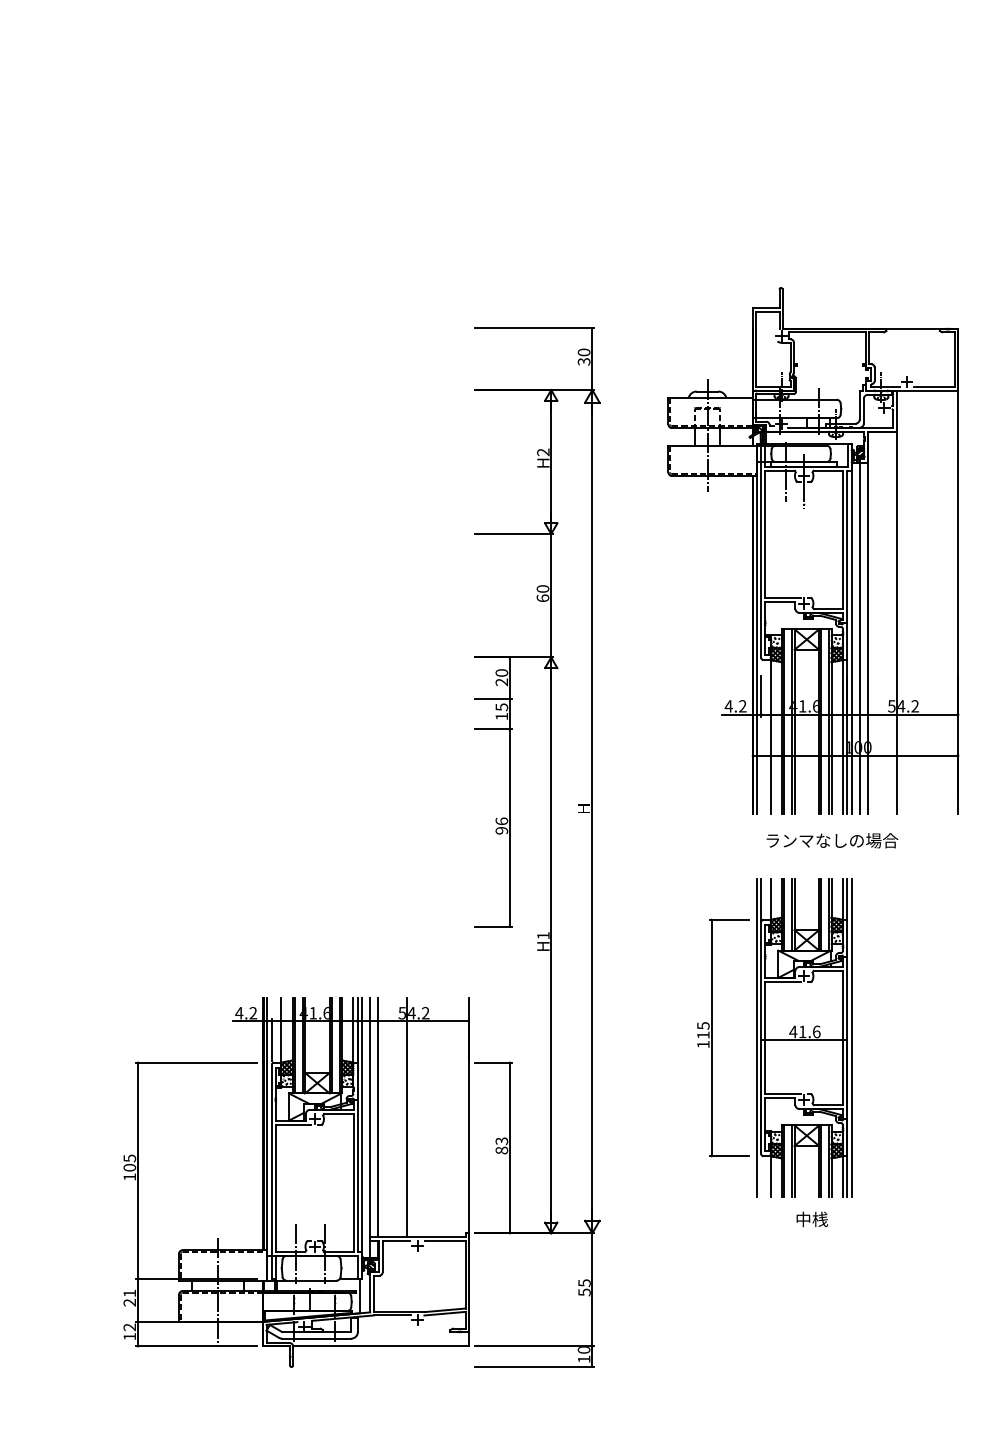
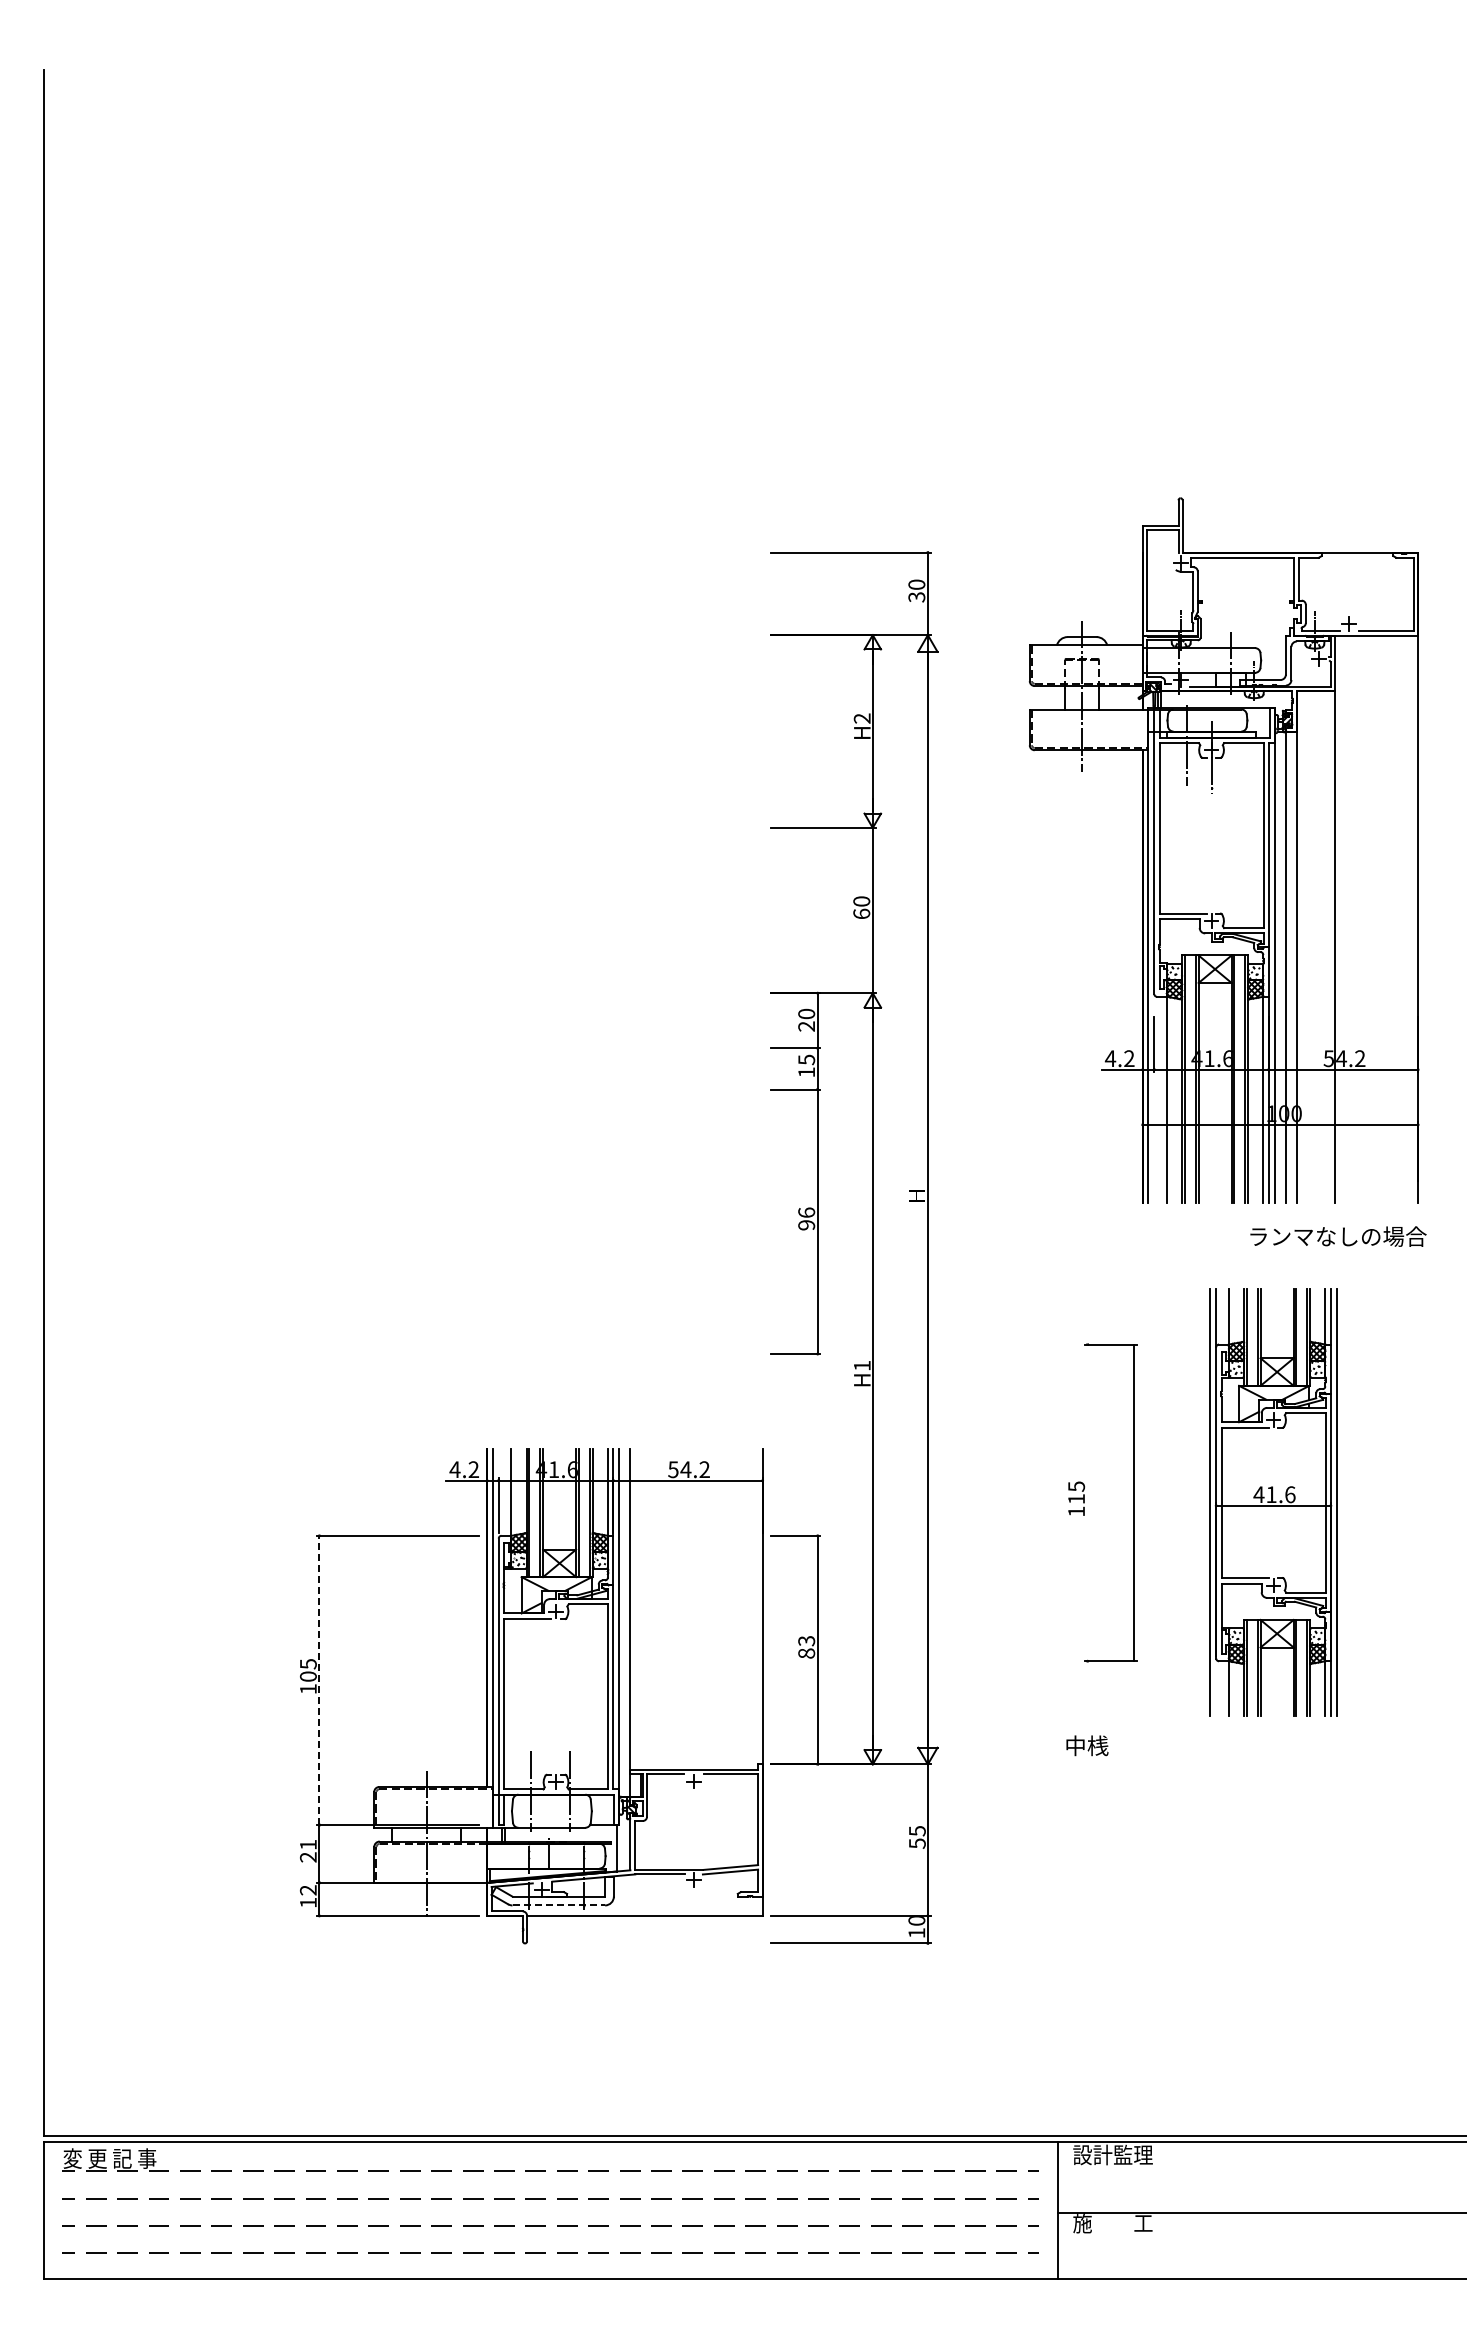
text: (832, 840) -> (1338, 1236), moved
line: (711, 1037) -> (1133, 1502), moved
part: (804, 1037) -> (1273, 1502), moved
line: (378, 1117) -> (641, 1609), removed
line: (406, 1117) -> (679, 1609), removed
line: (138, 1170) -> (319, 1680), solid -> dashed
text: (812, 1219) -> (1087, 1745), moved
line: (317, 1338) -> (559, 1905), solid -> dashed

